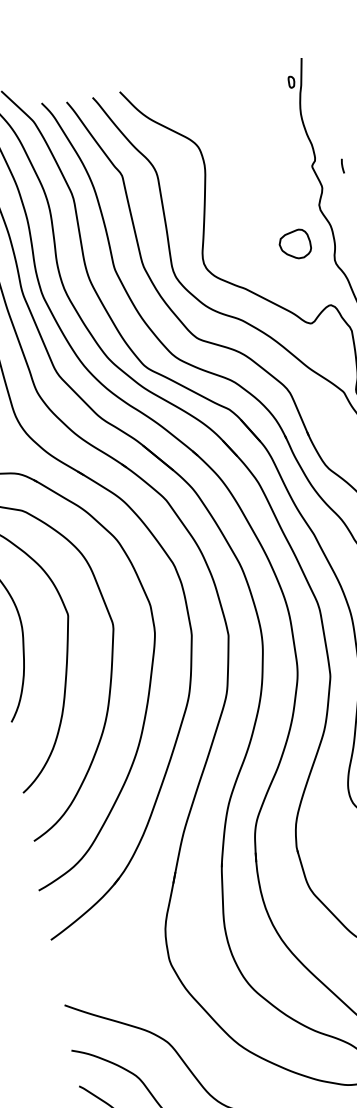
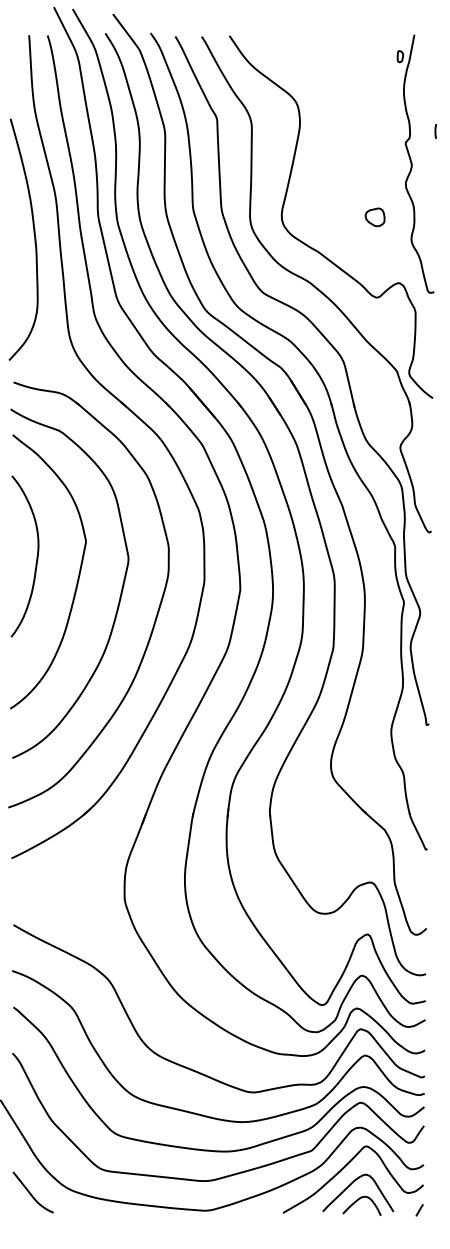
line: (342, 166) -> (435, 131), moved
part: (294, 244) -> (374, 217), size x0.62

